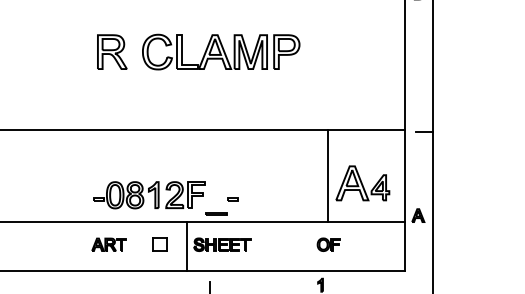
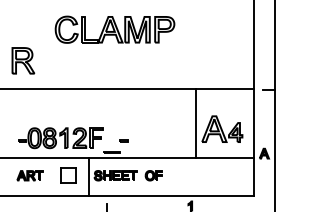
part: (112, 51) -> (23, 60), moved
part: (159, 244) -> (68, 175), size x1.4
part: (328, 244) -> (153, 175), moved

